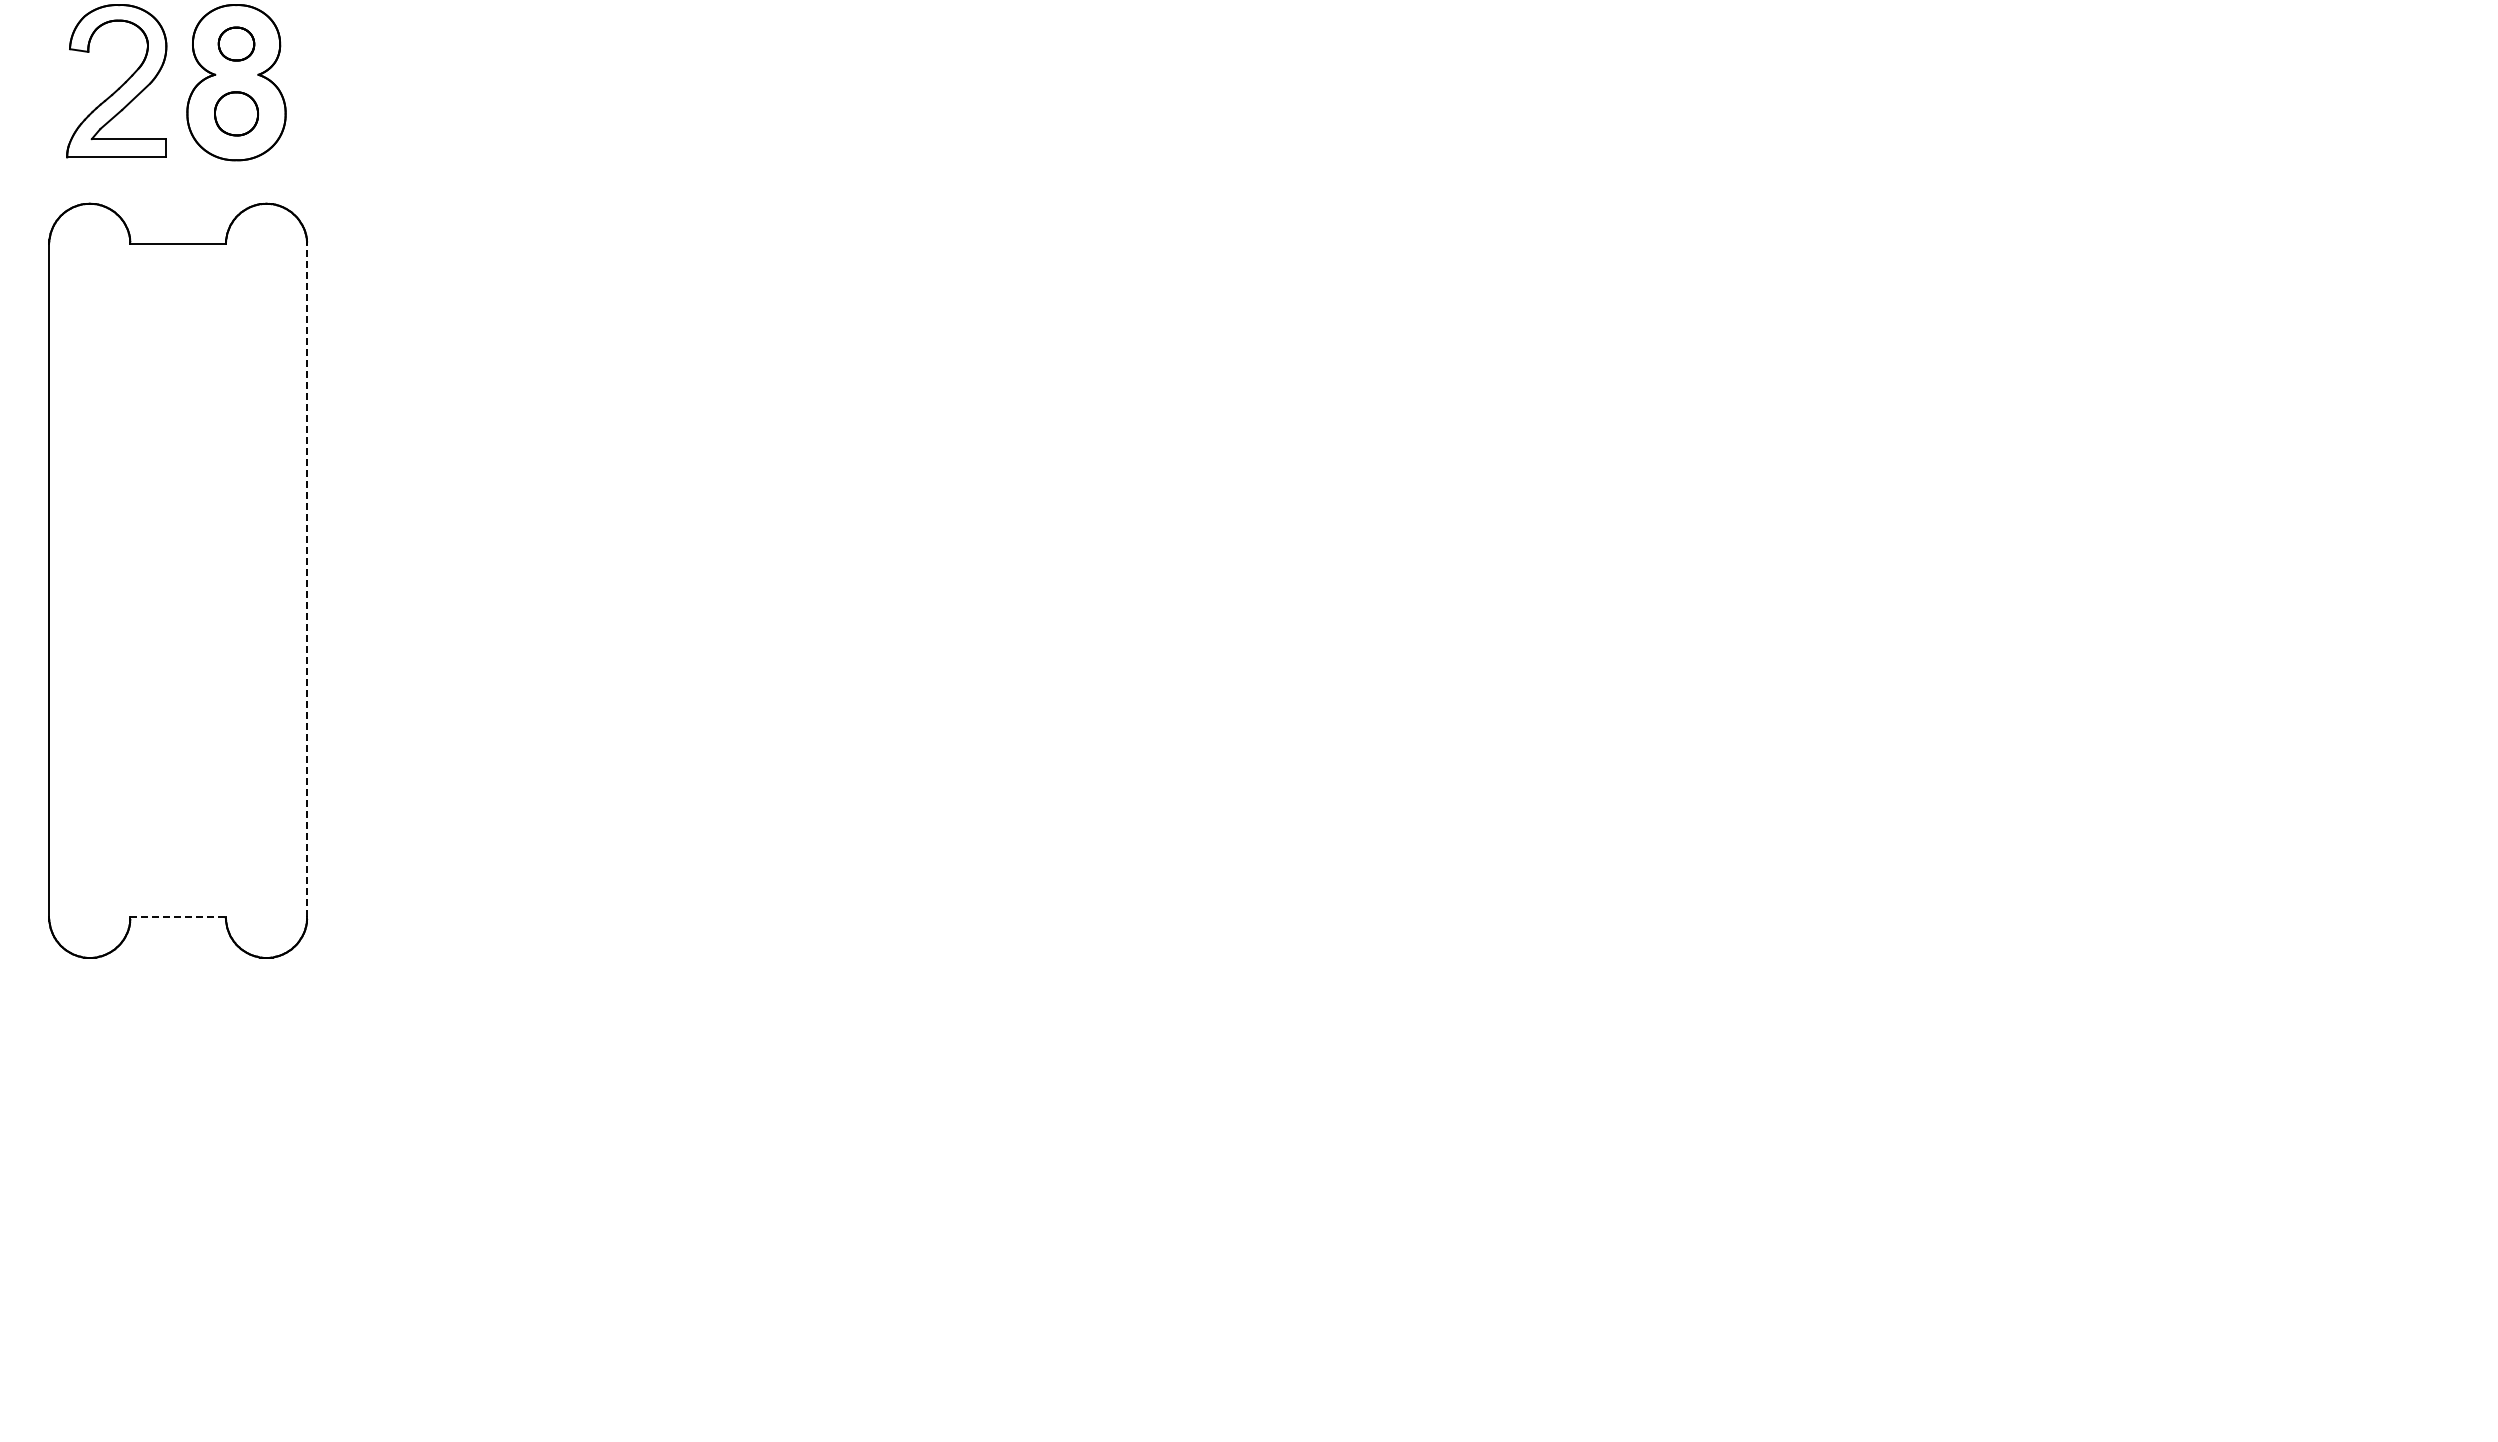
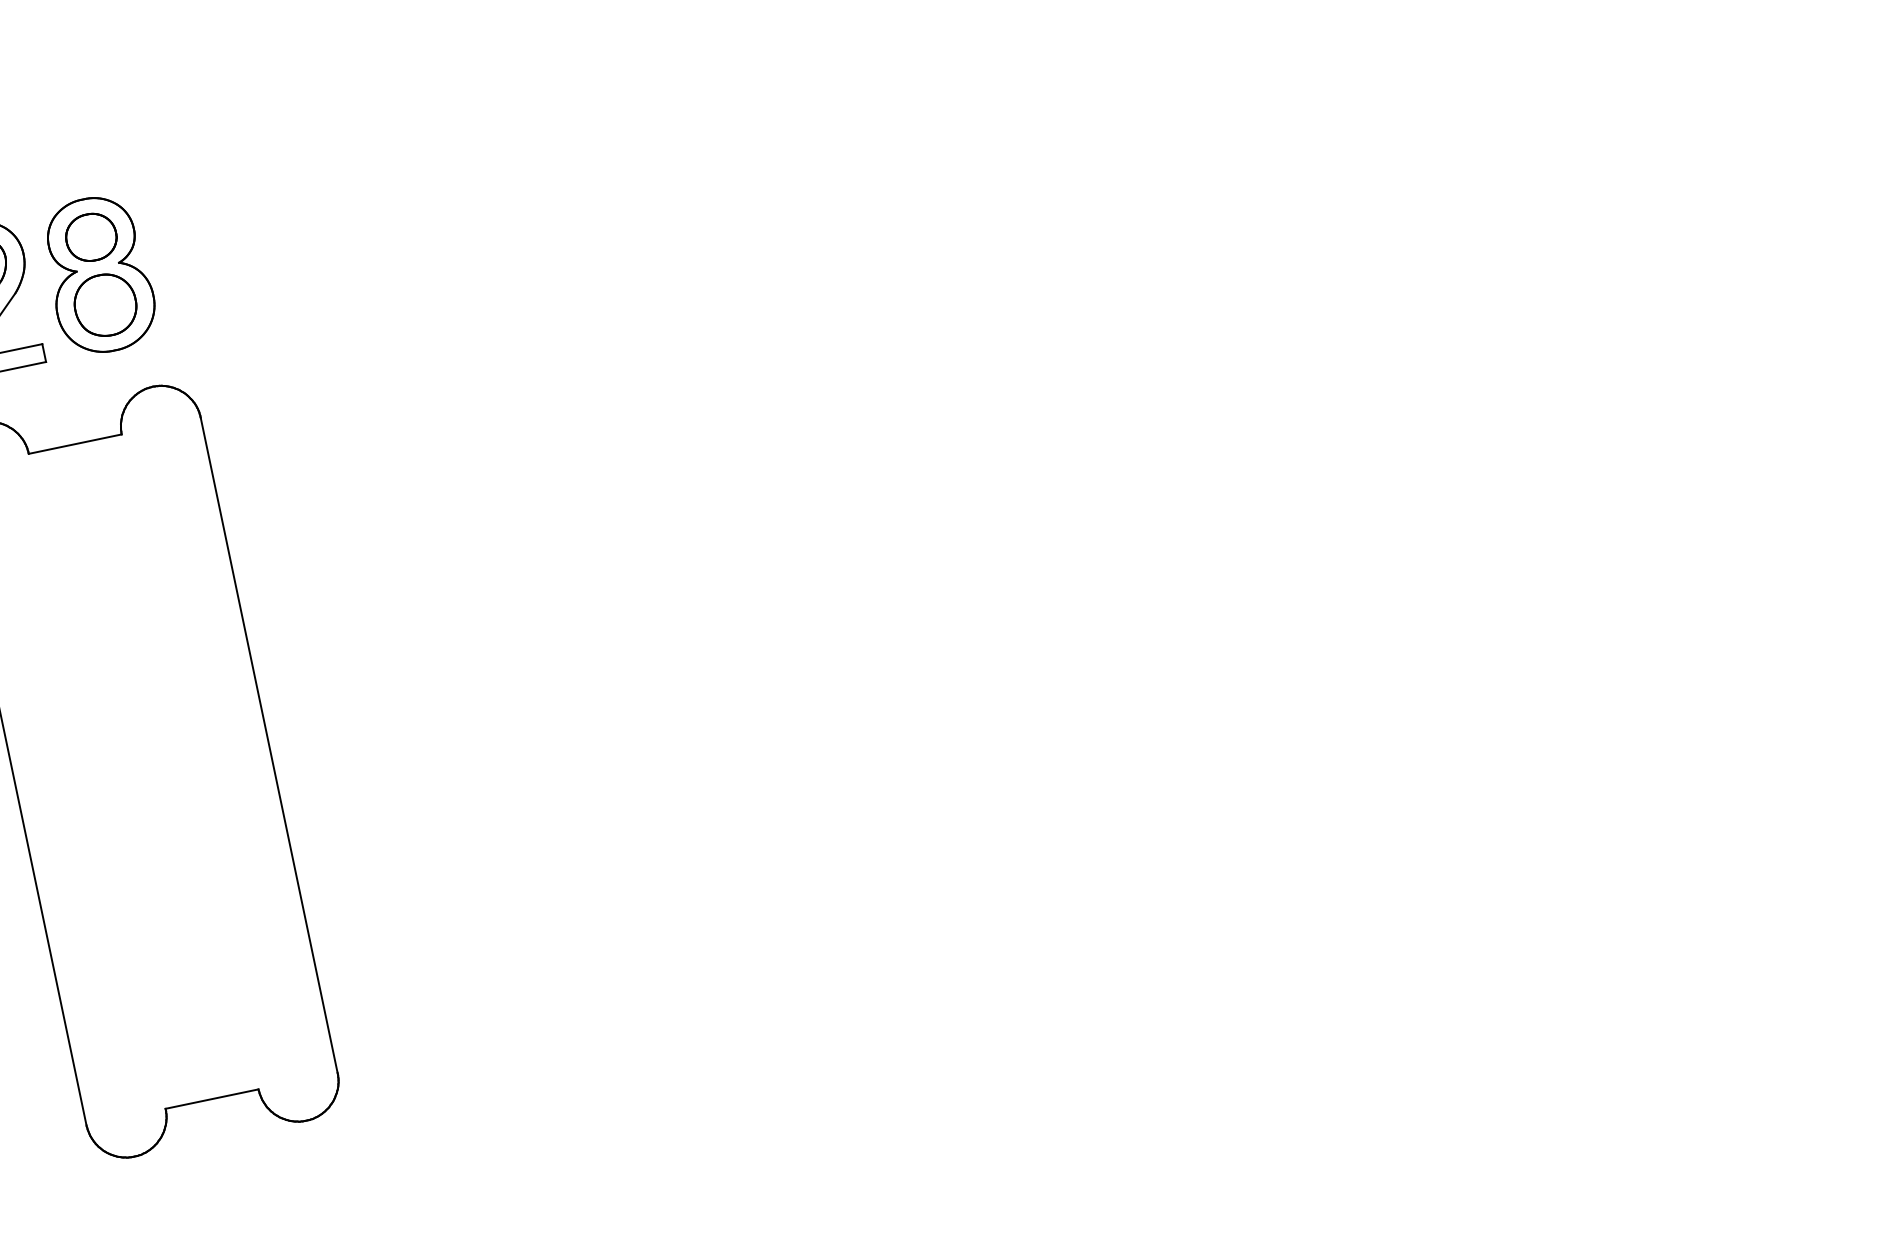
part: (236, 43) -> (91, 236), size x1.43
part: (236, 113) -> (105, 304), size x1.43
line: (307, 580) -> (269, 745), dashed -> solid
line: (178, 917) -> (212, 1099), dashed -> solid

